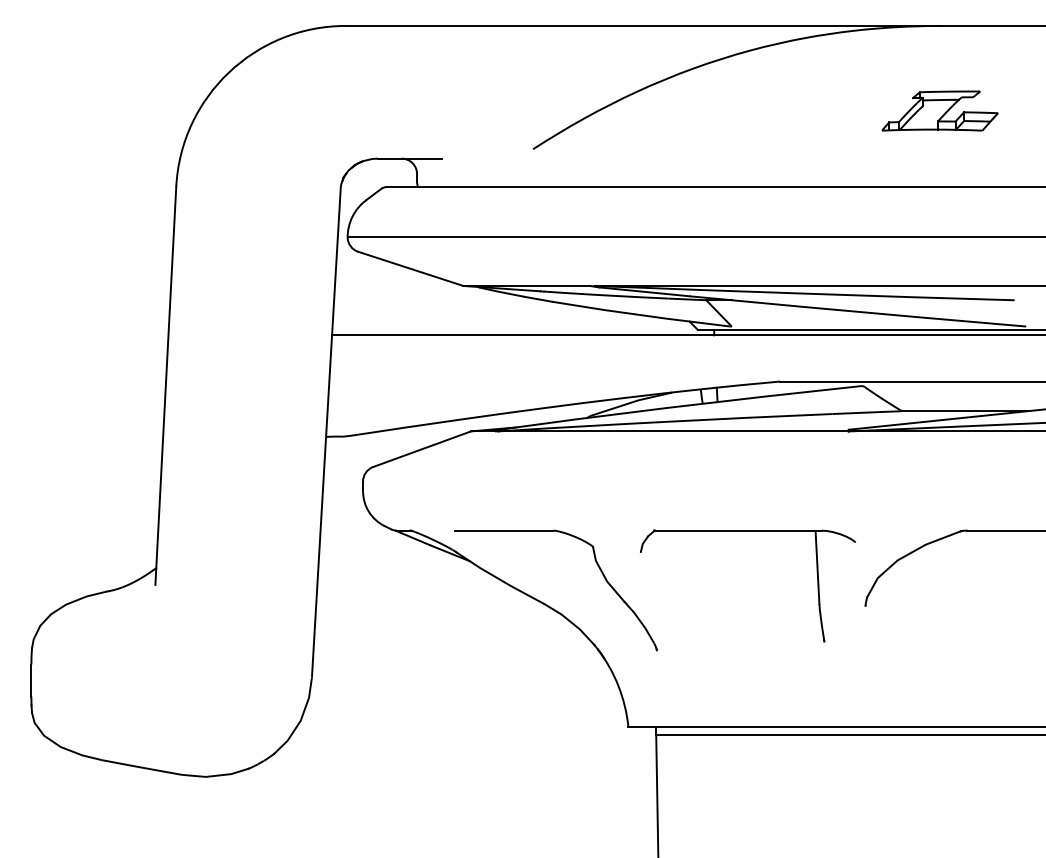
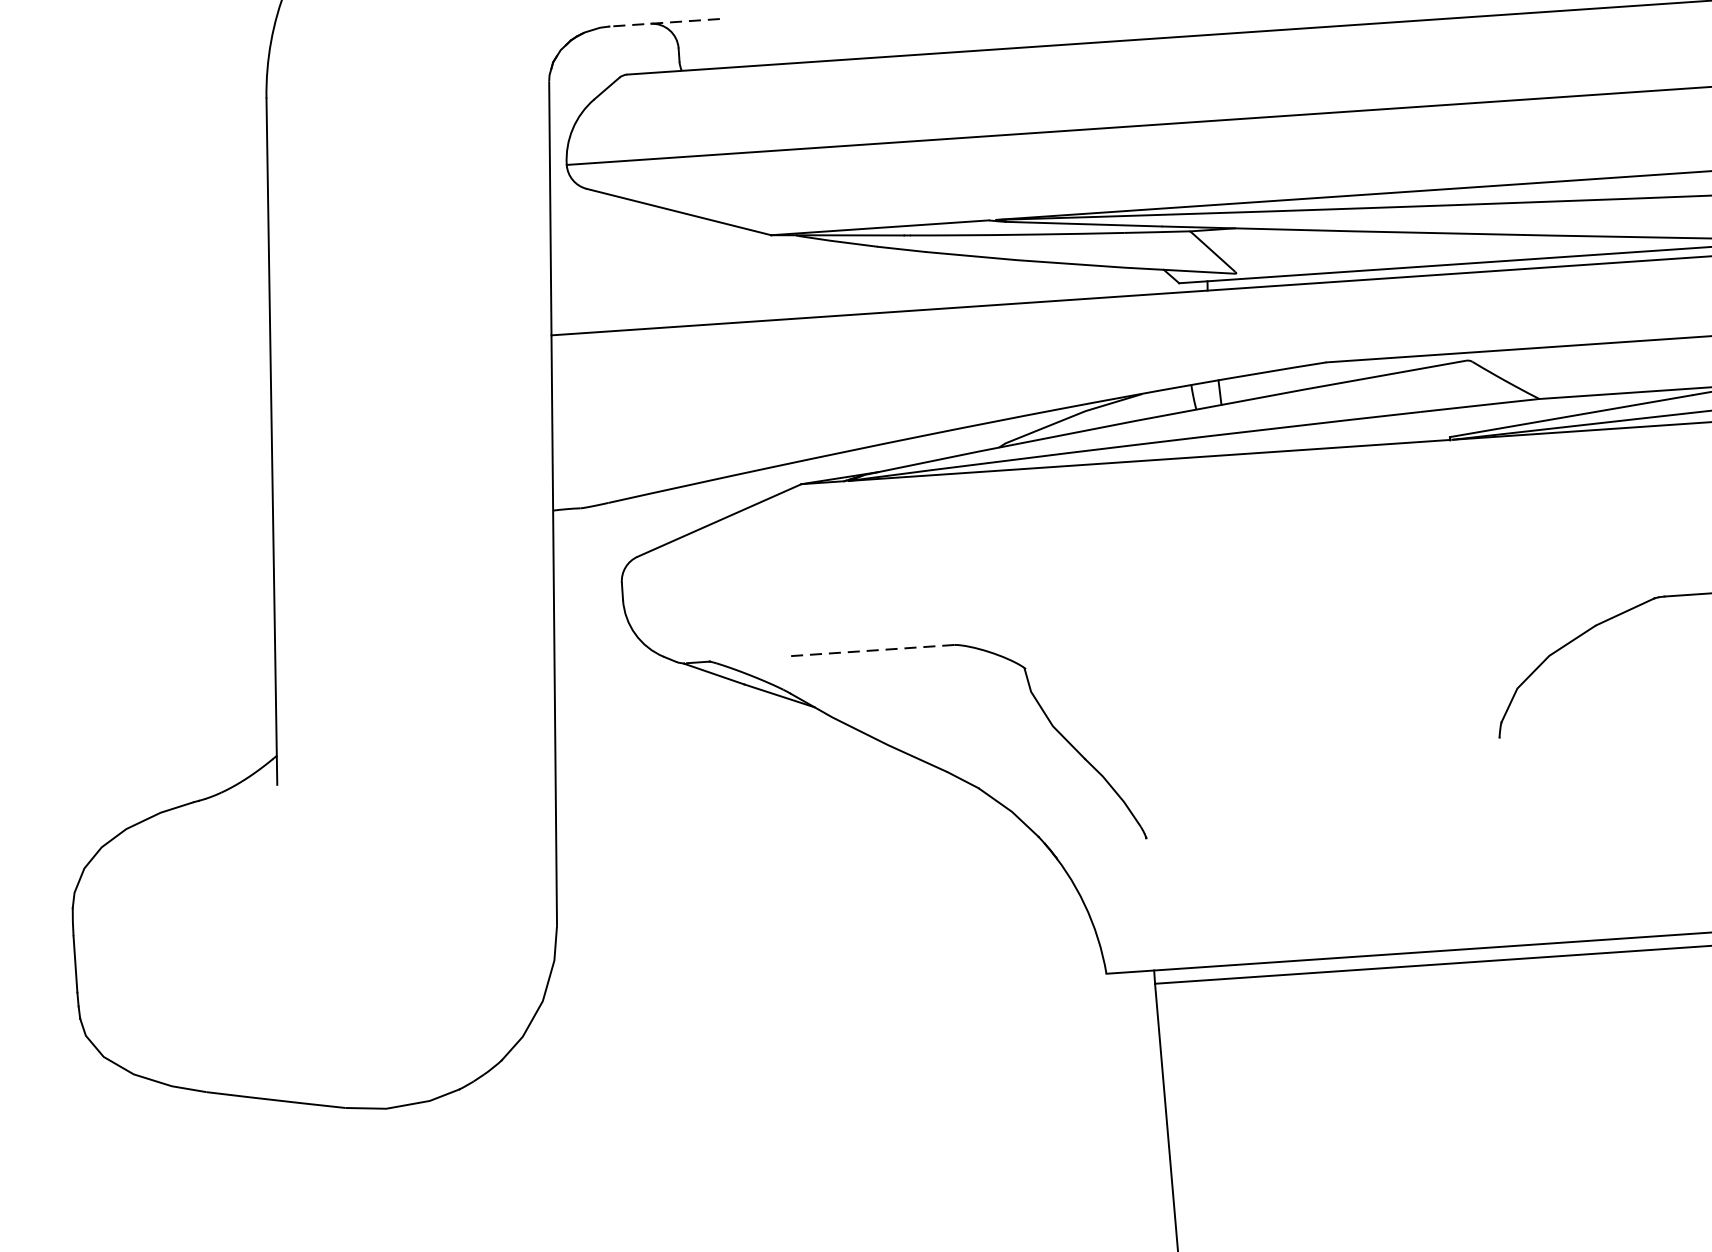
line: (409, 158) -> (663, 22), solid -> dashed
line: (504, 530) -> (870, 650), solid -> dashed
part: (747, 531) -> (1288, 623), removed

